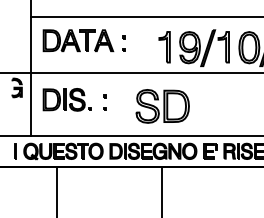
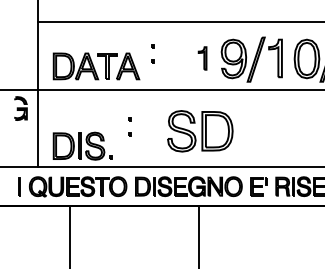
part: (78, 40) -> (96, 66), moved
part: (164, 47) -> (202, 58), size x0.6
part: (67, 99) -> (82, 145), moved

